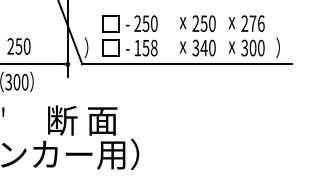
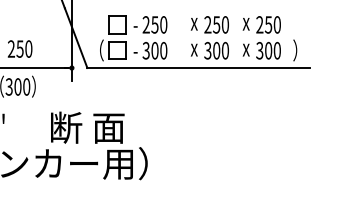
text: (256, 23) -> (272, 24), 276 -> 250
text: (90, 47) -> (96, 50), ） -> （
text: (145, 47) -> (154, 50), 158 -> 300
text: (203, 47) -> (216, 50), 340 -> 300

